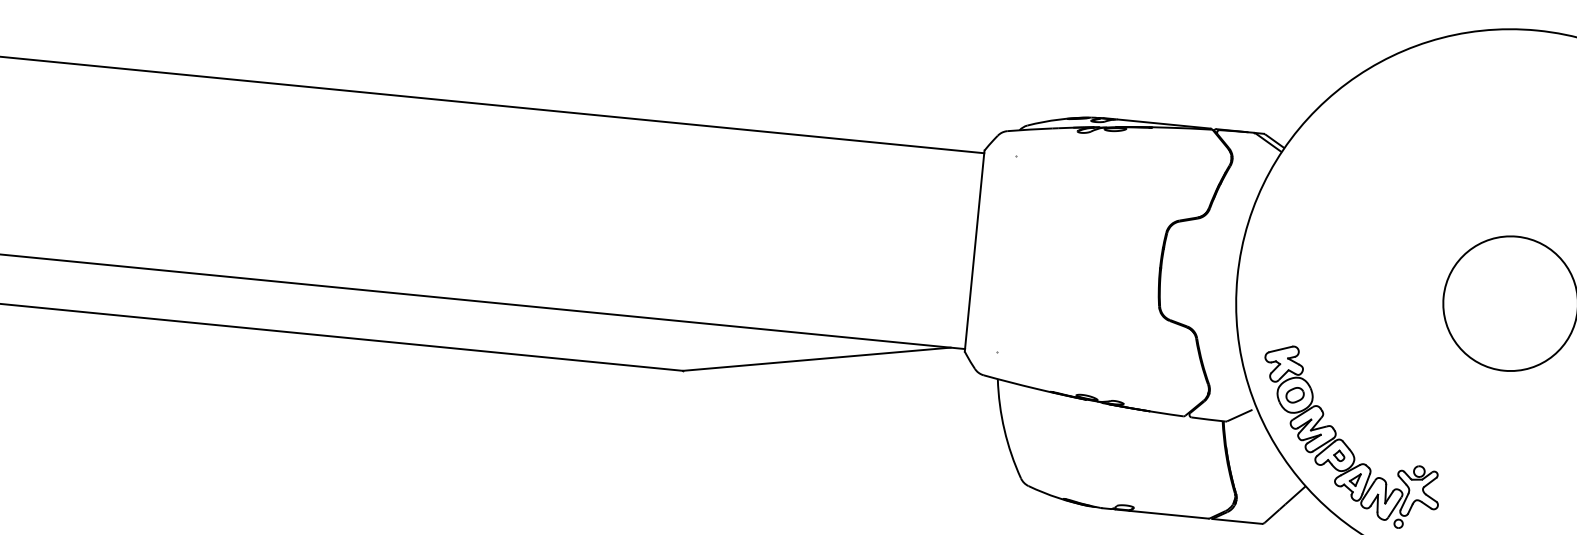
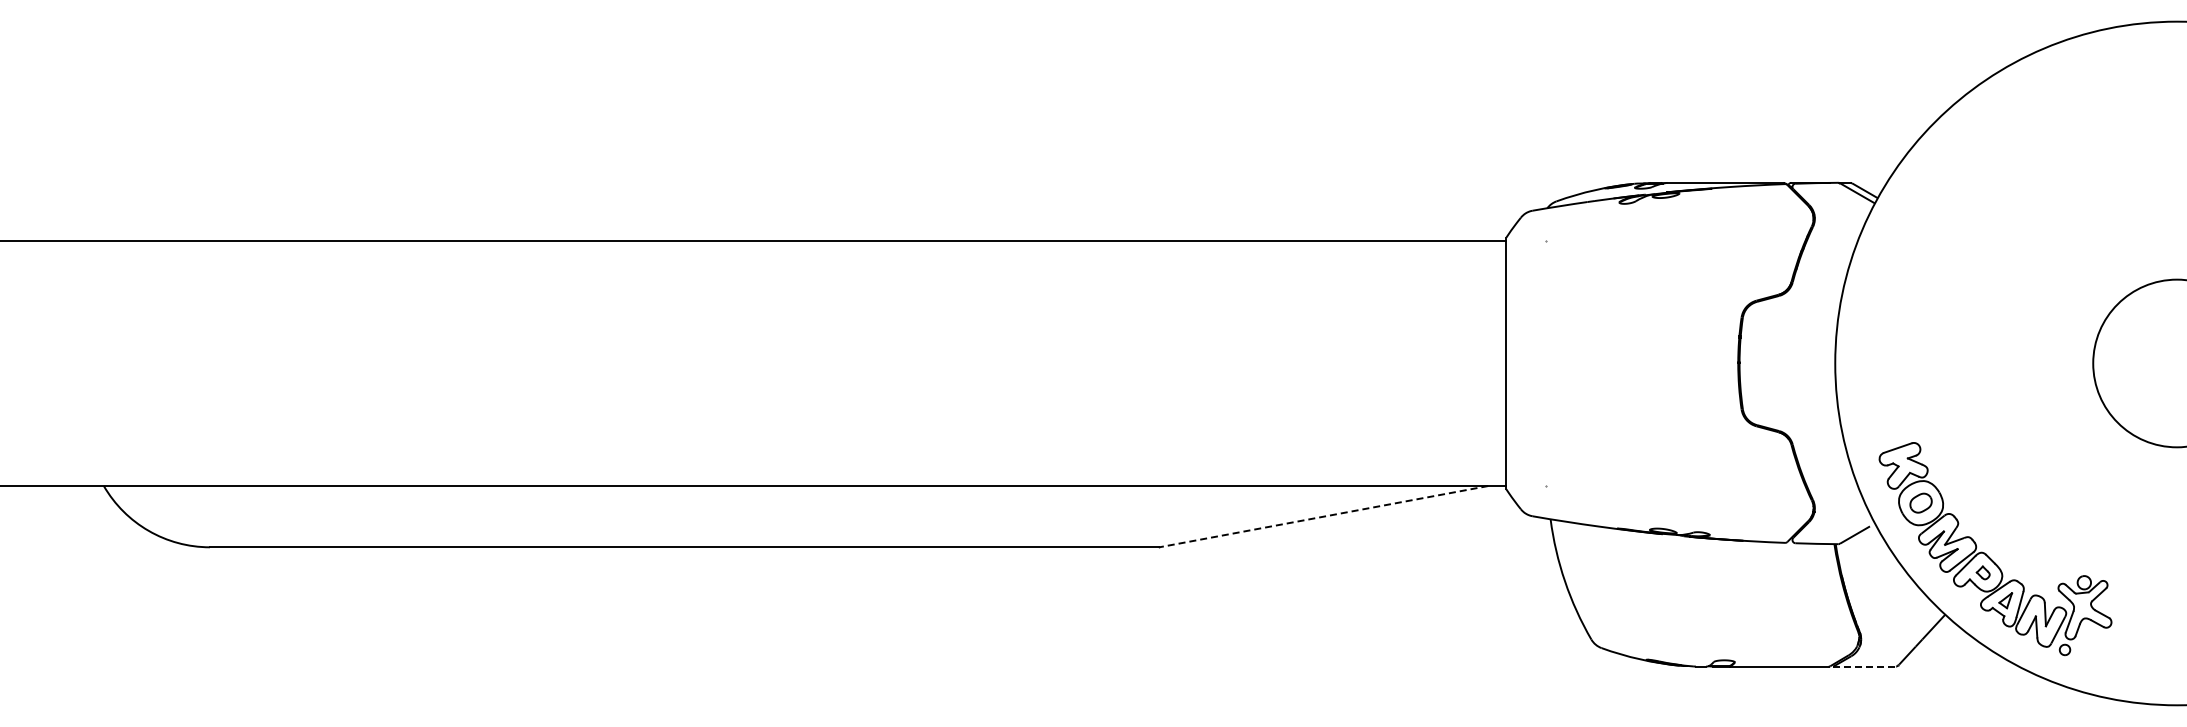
line: (816, 359) -> (1323, 516), solid -> dashed
line: (1237, 521) -> (1865, 666), solid -> dashed

